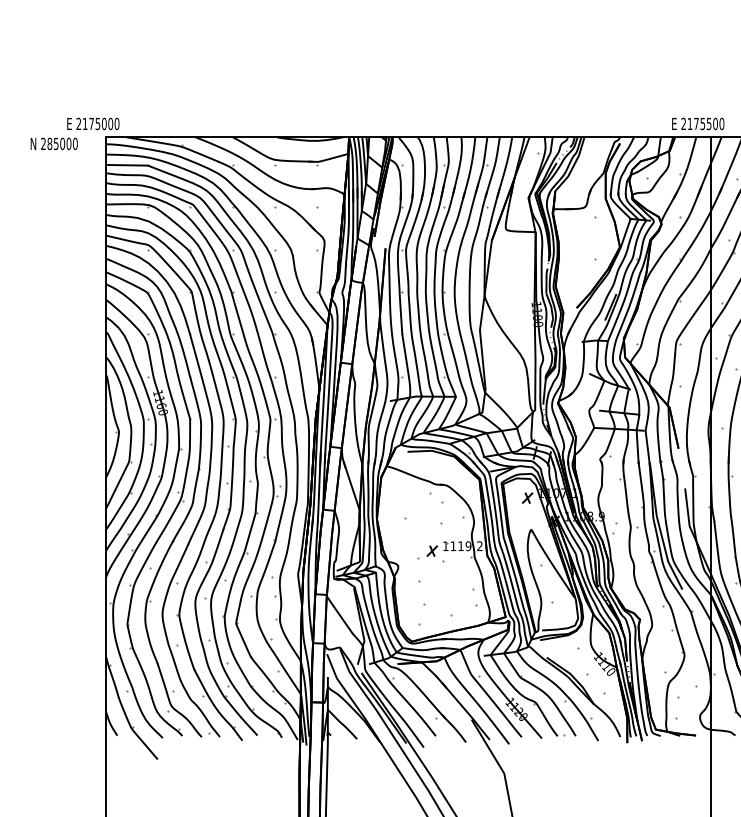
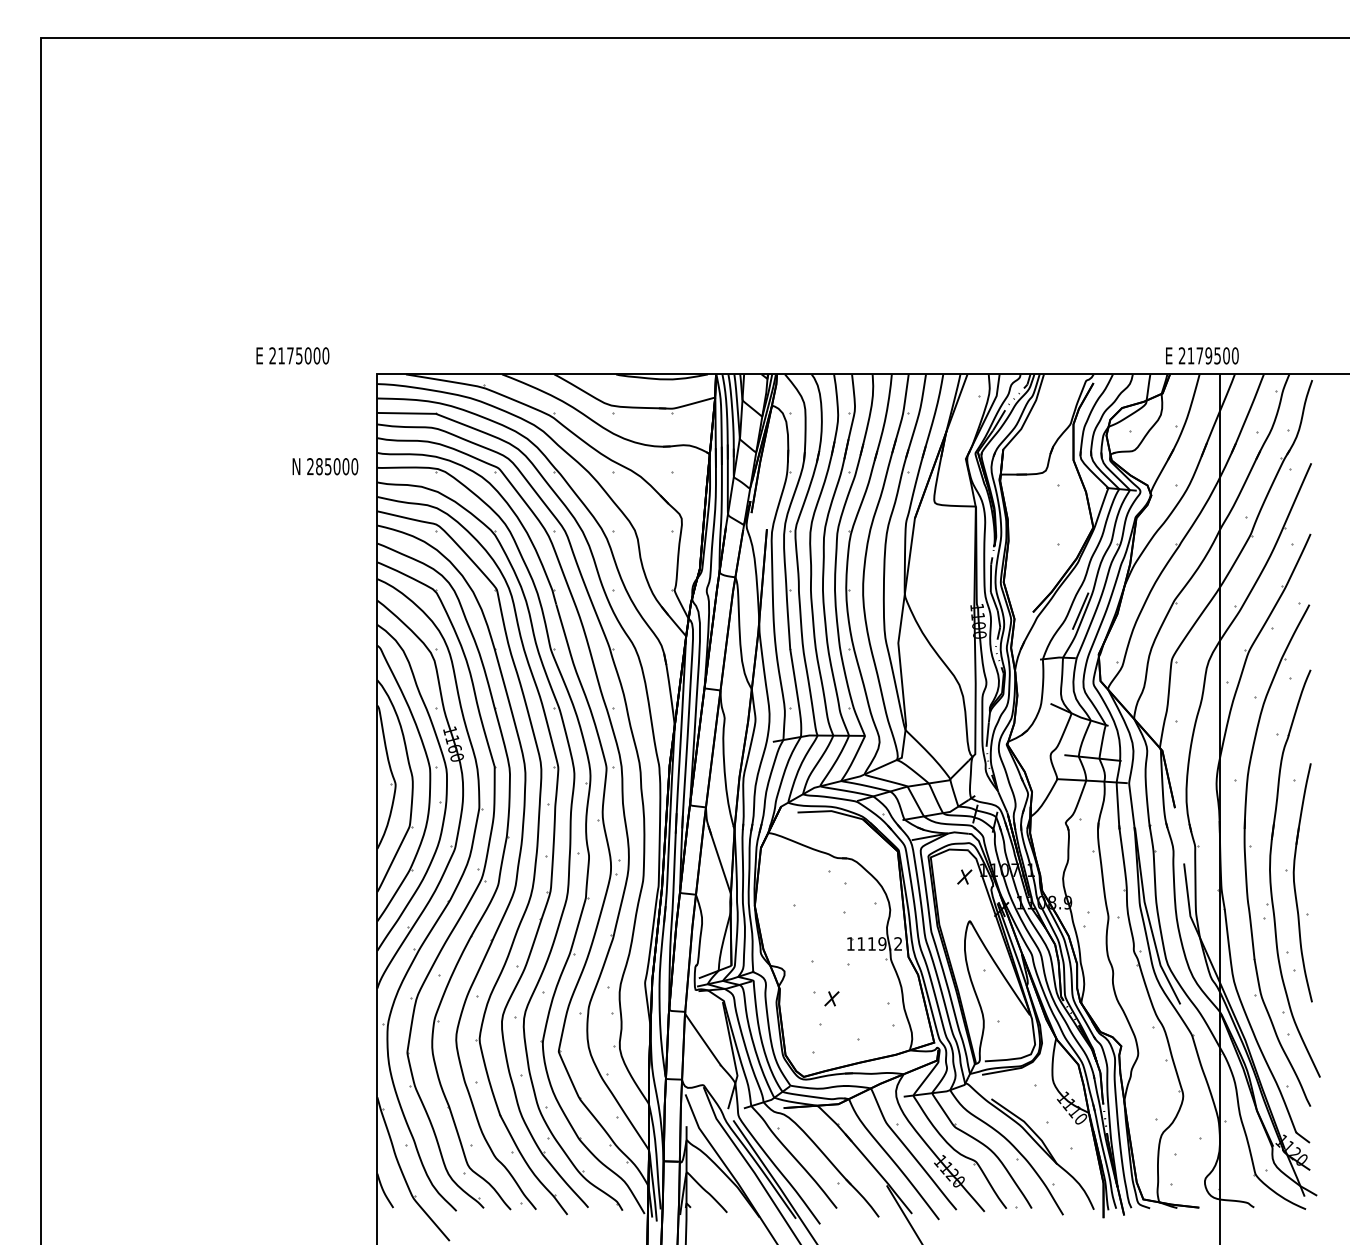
text: (93, 123) -> (292, 355), moved
text: (702, 123) -> (1208, 355), 2175500 -> 2179500
text: (54, 143) -> (325, 466), moved
part: (431, 550) -> (831, 998), moved

